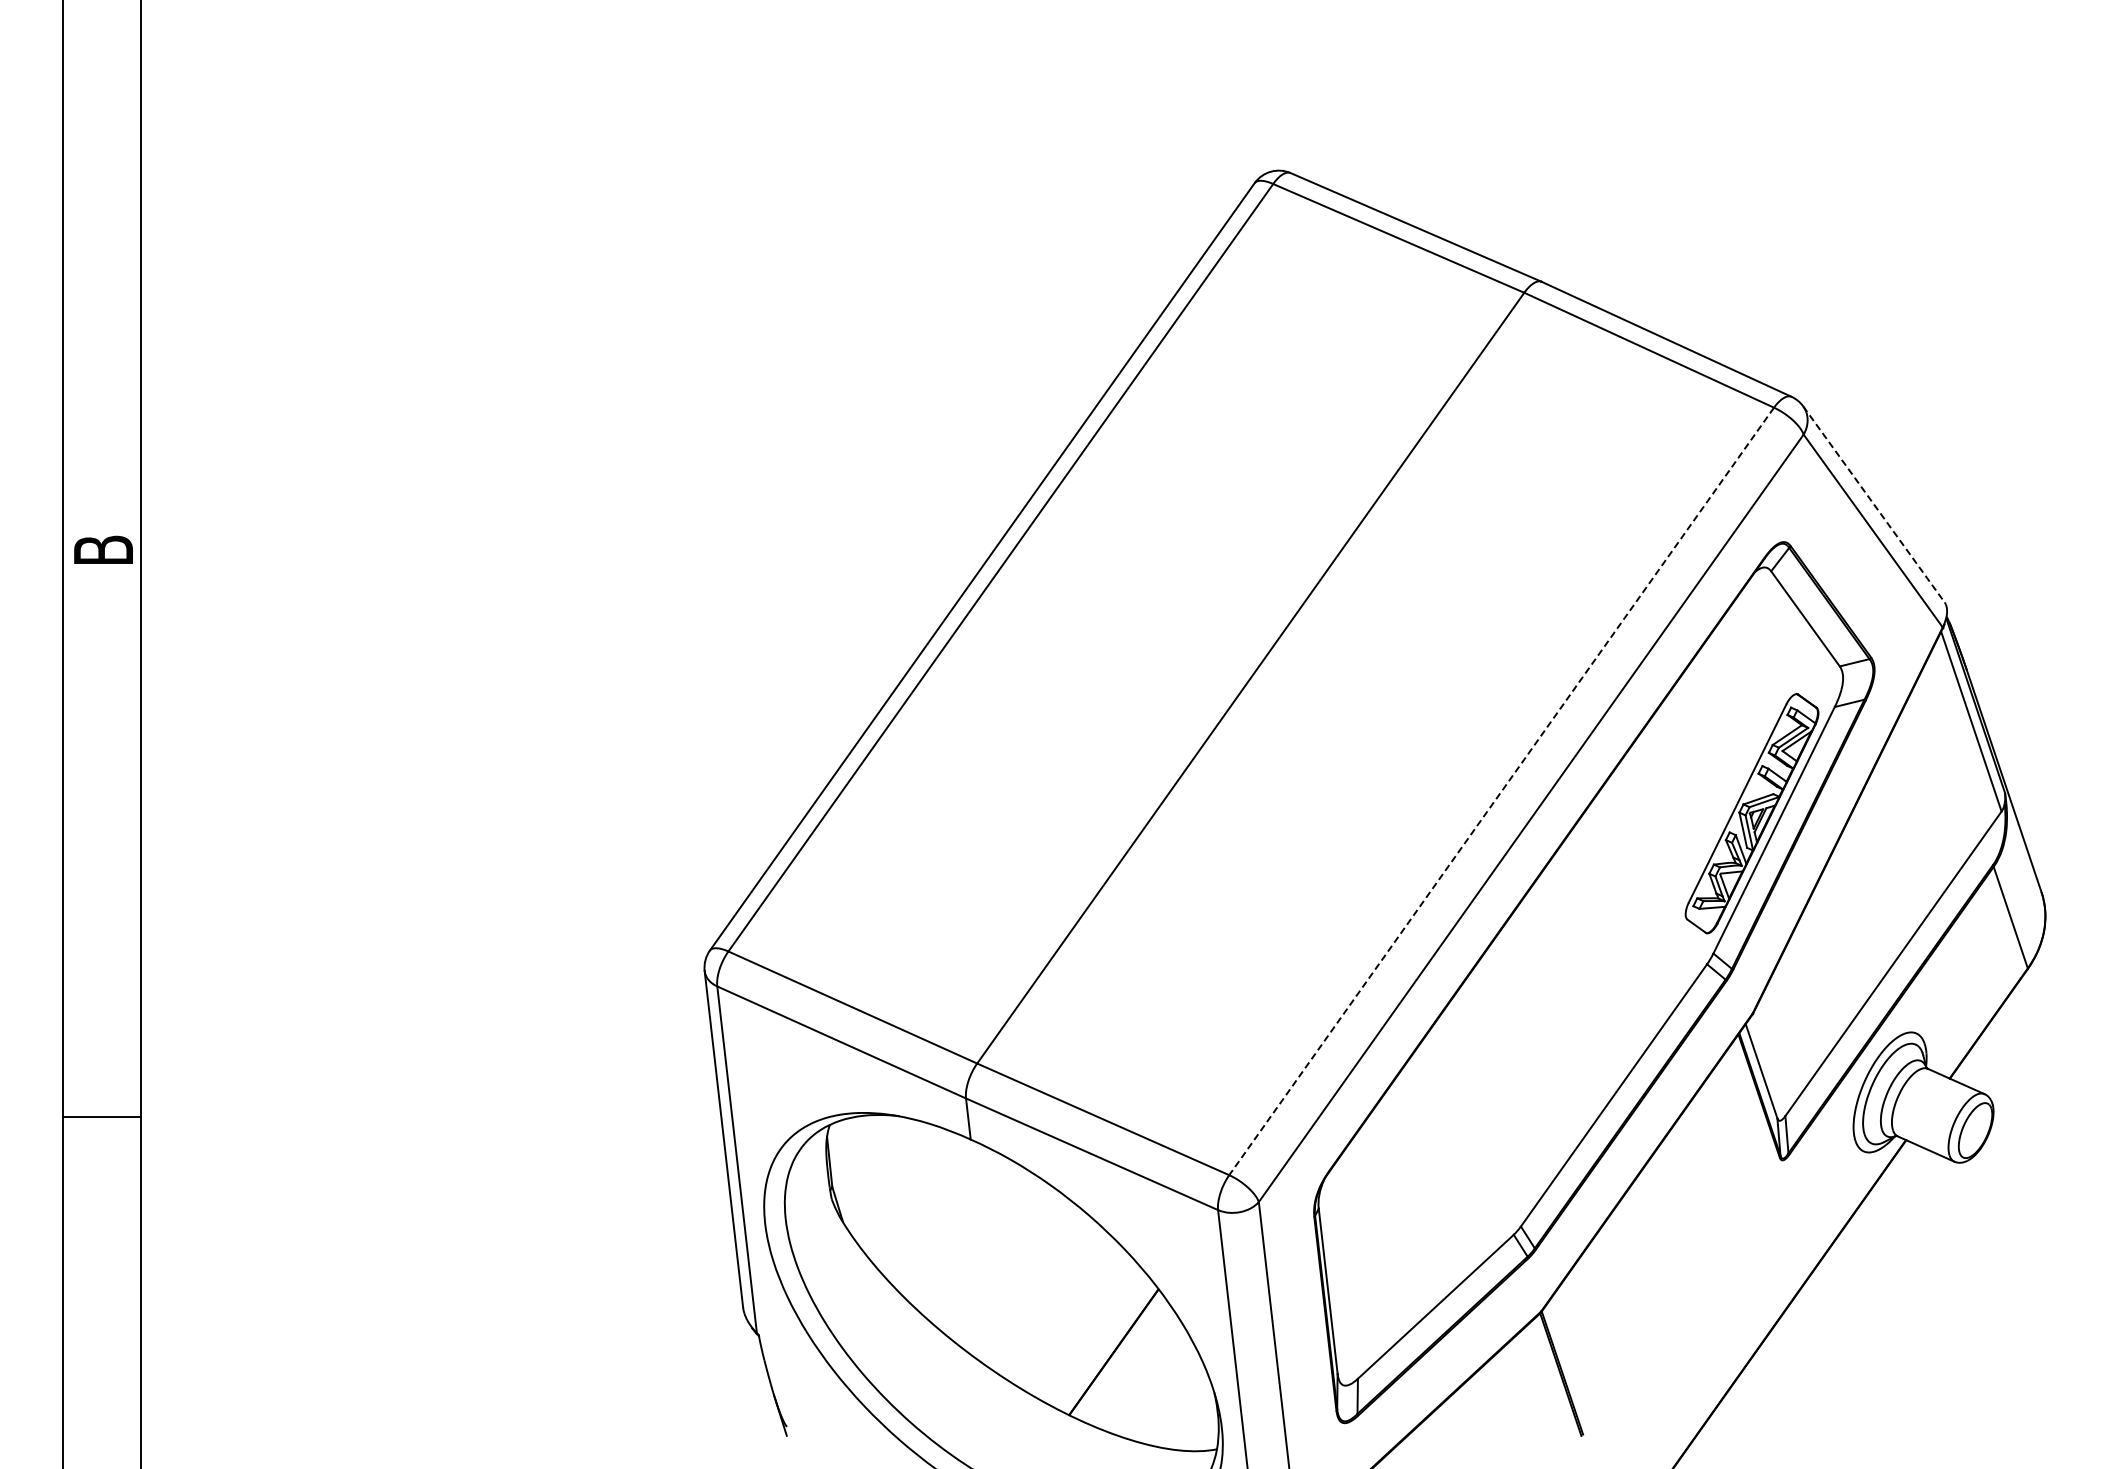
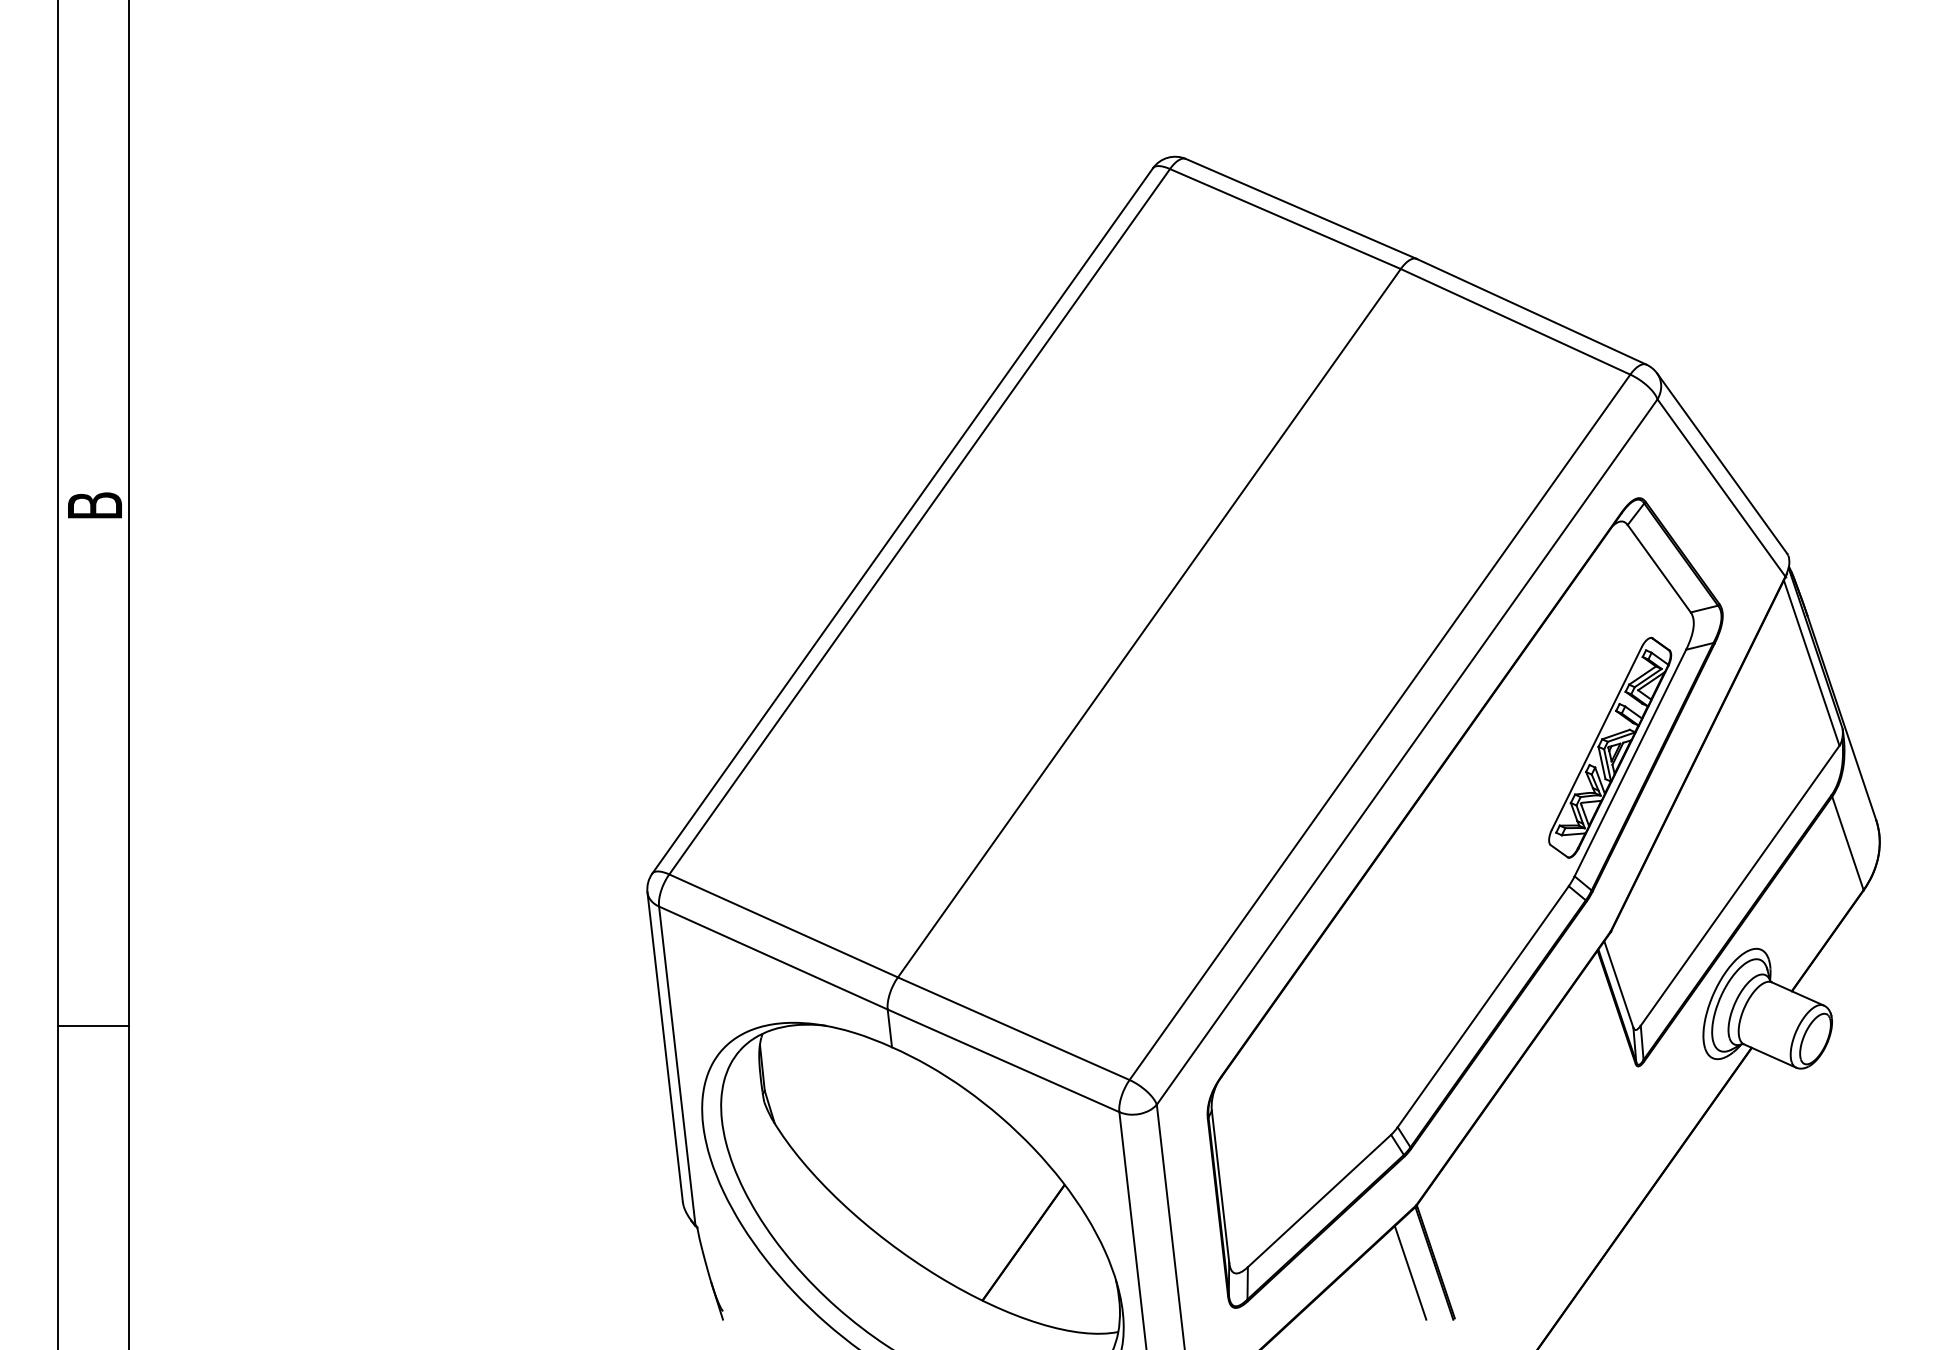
line: (1873, 504) -> (1721, 463), dashed -> solid
line: (1501, 791) -> (1379, 727), dashed -> solid
line: (1534, 1384) -> (1410, 1272), added

